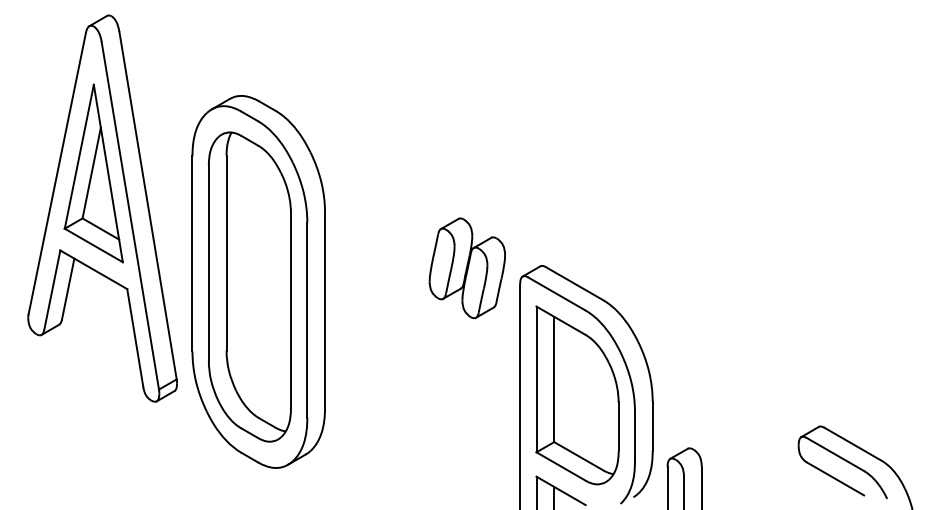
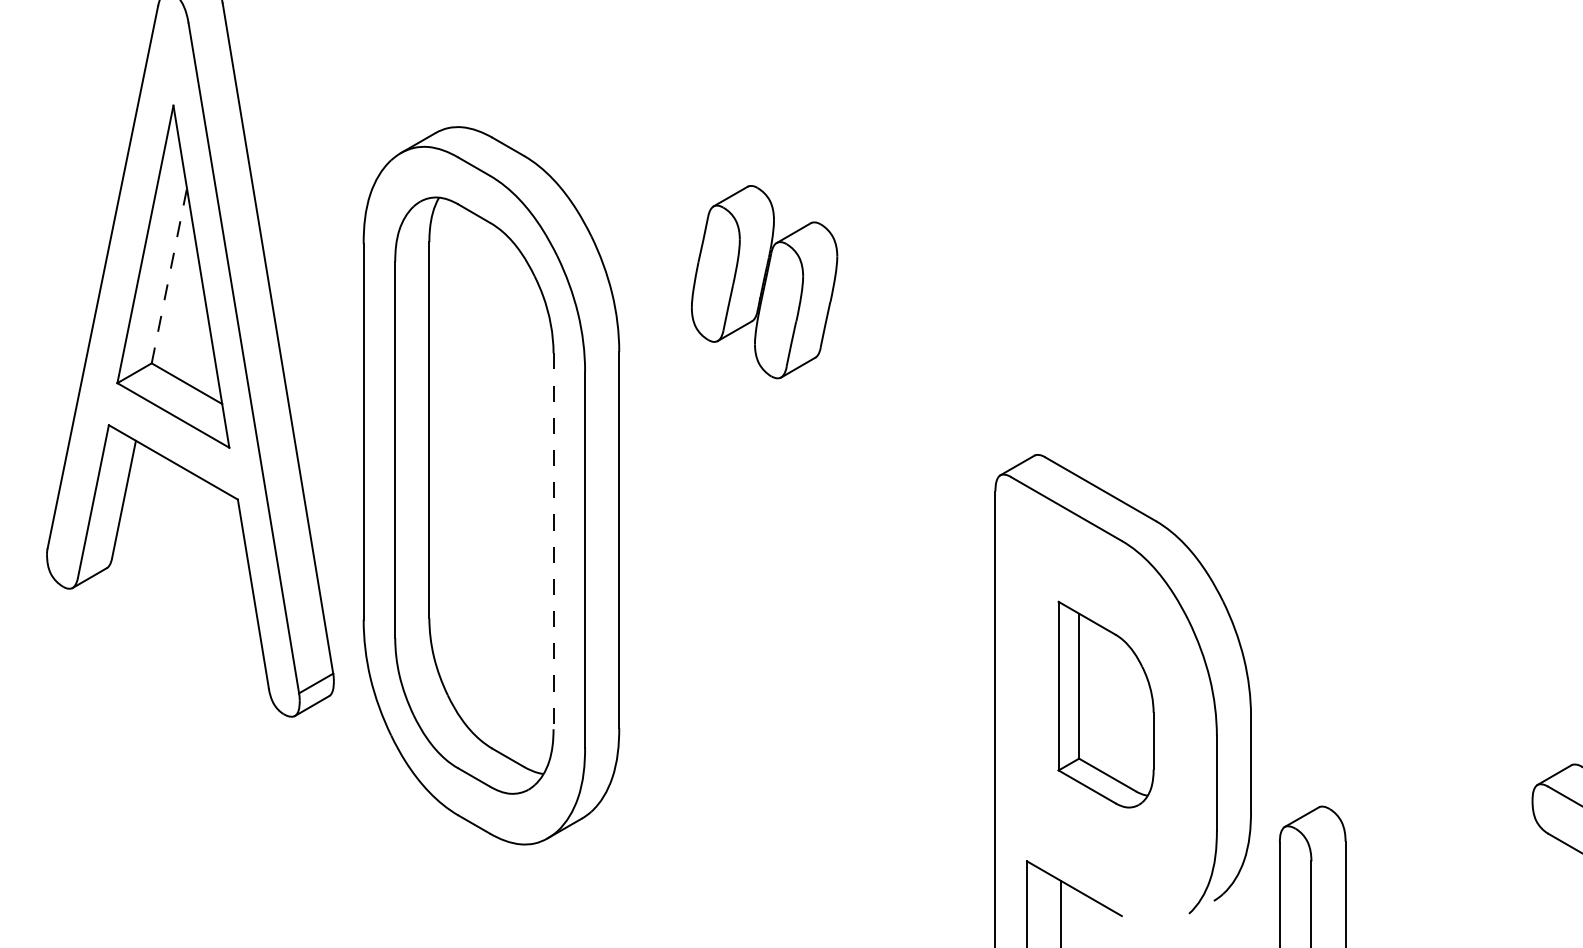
line: (91, 172) -> (168, 274), solid -> dashed
part: (466, 268) -> (762, 282), moved
line: (290, 311) -> (552, 542), solid -> dashed
part: (577, 395) -> (1106, 704), size x0.6

